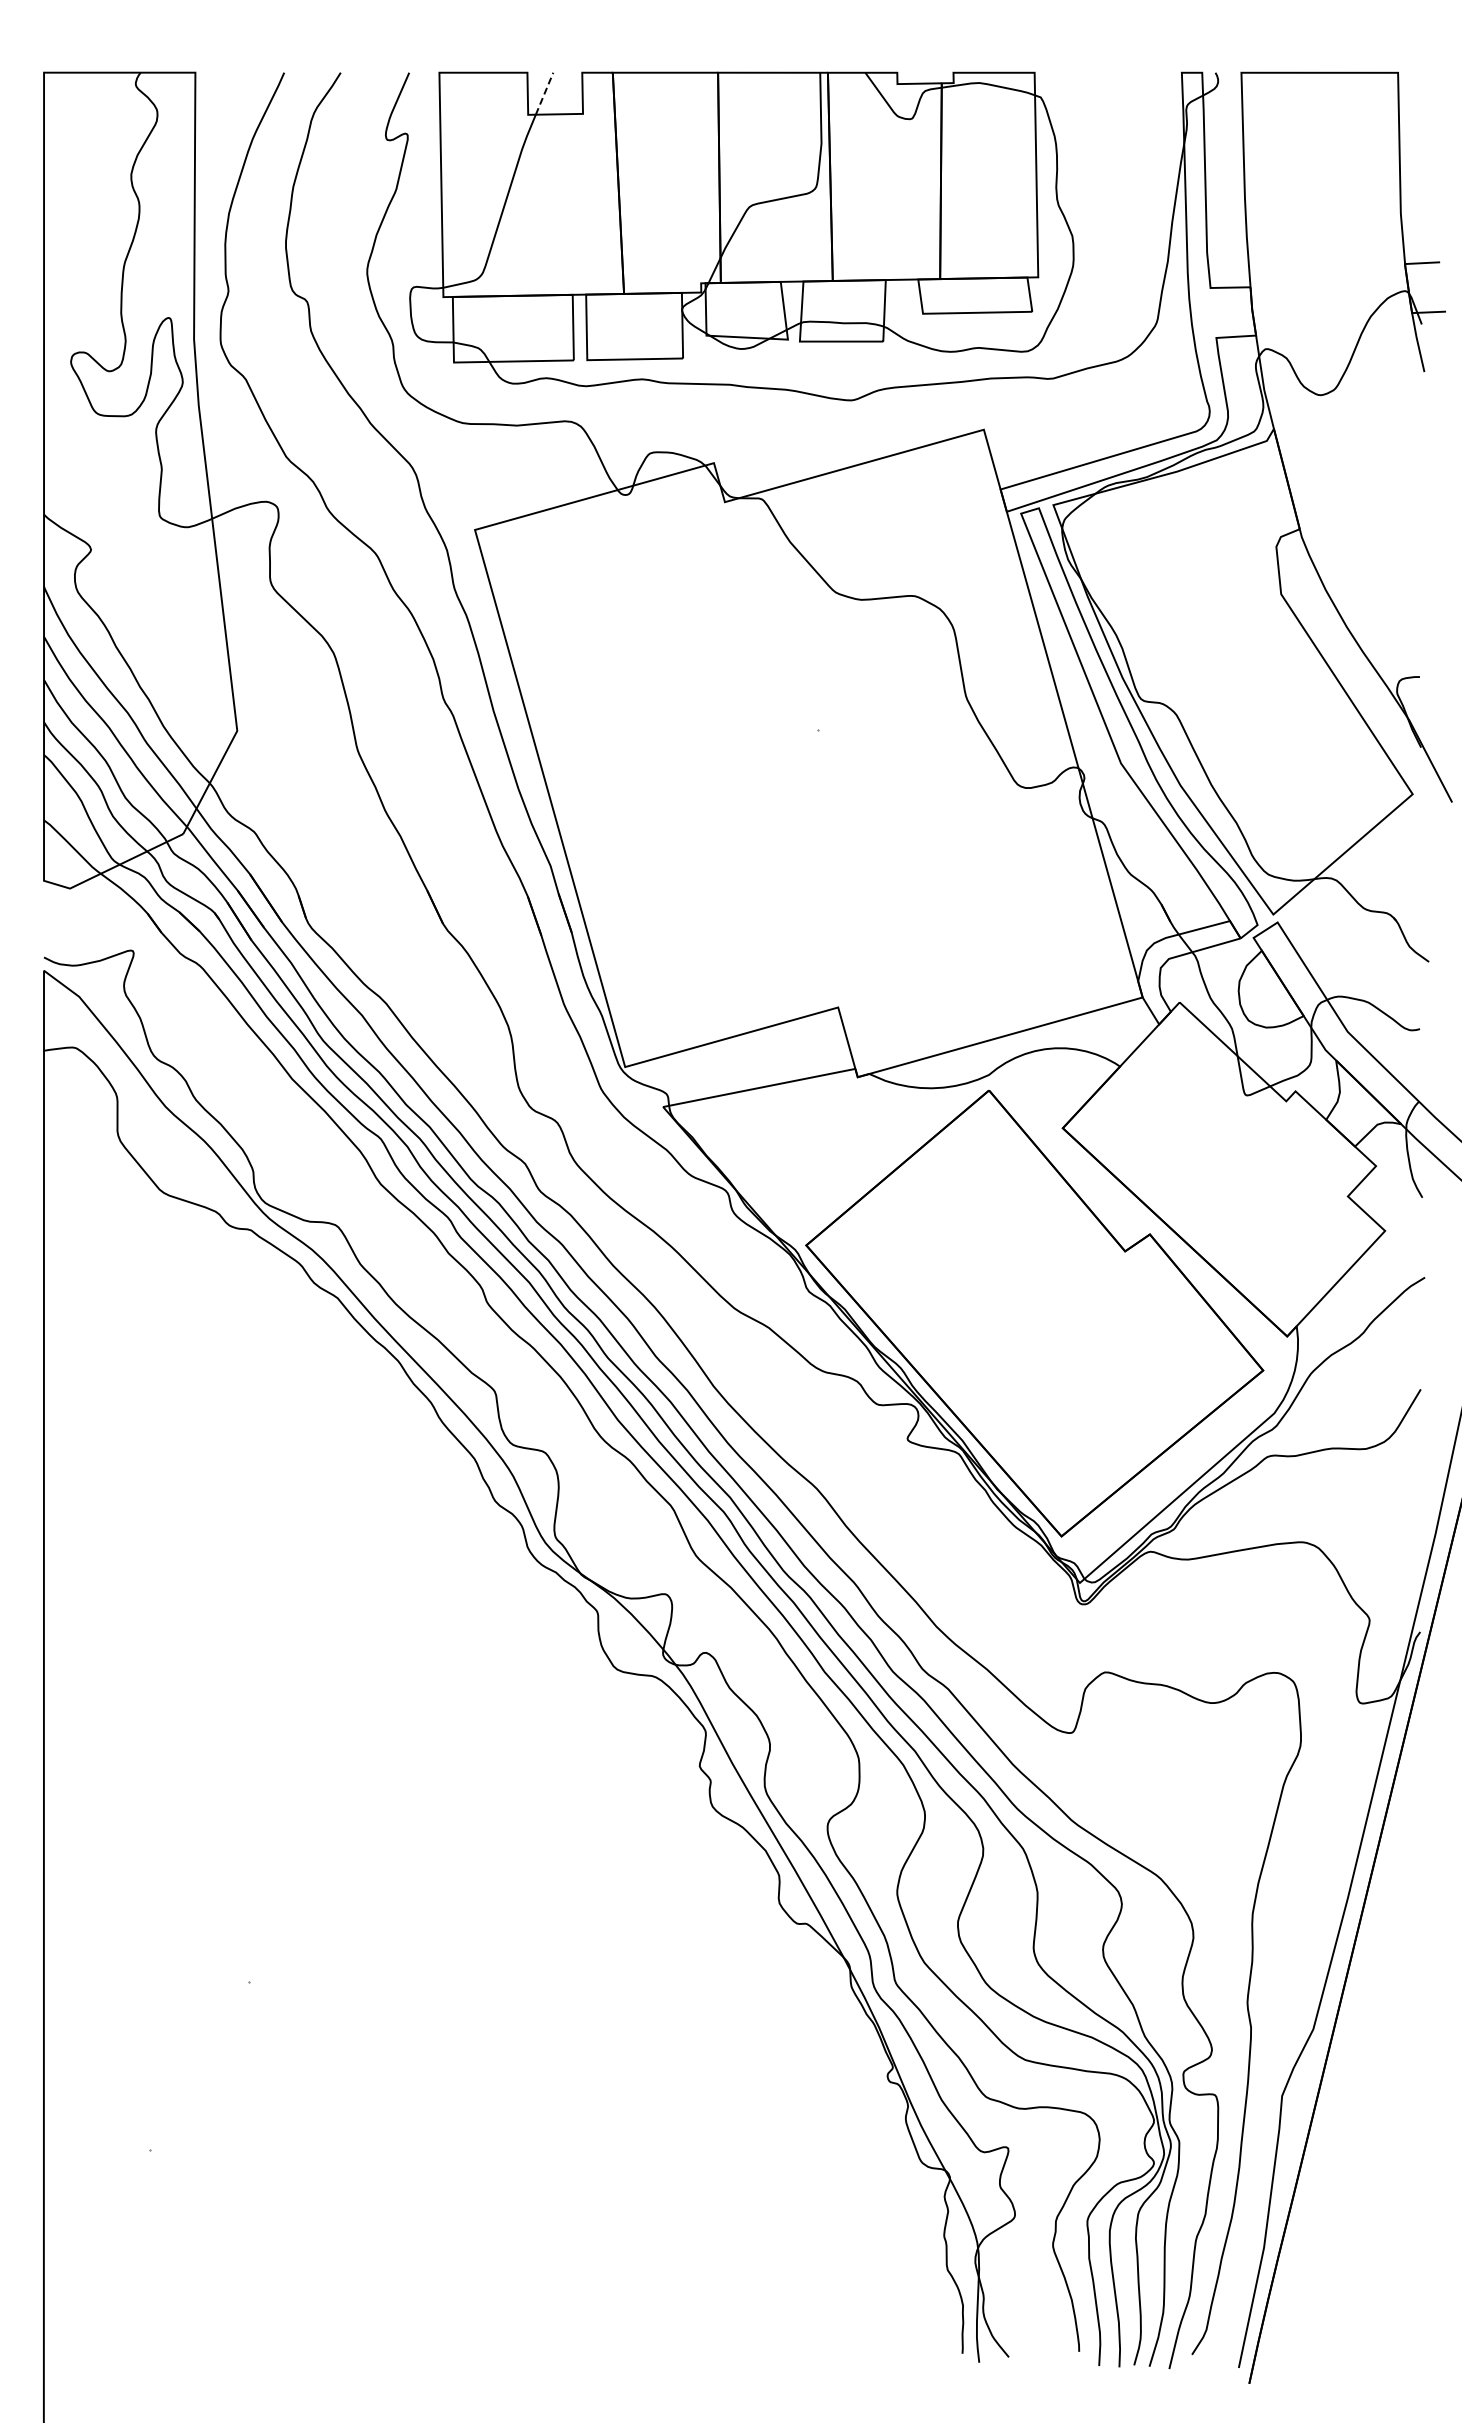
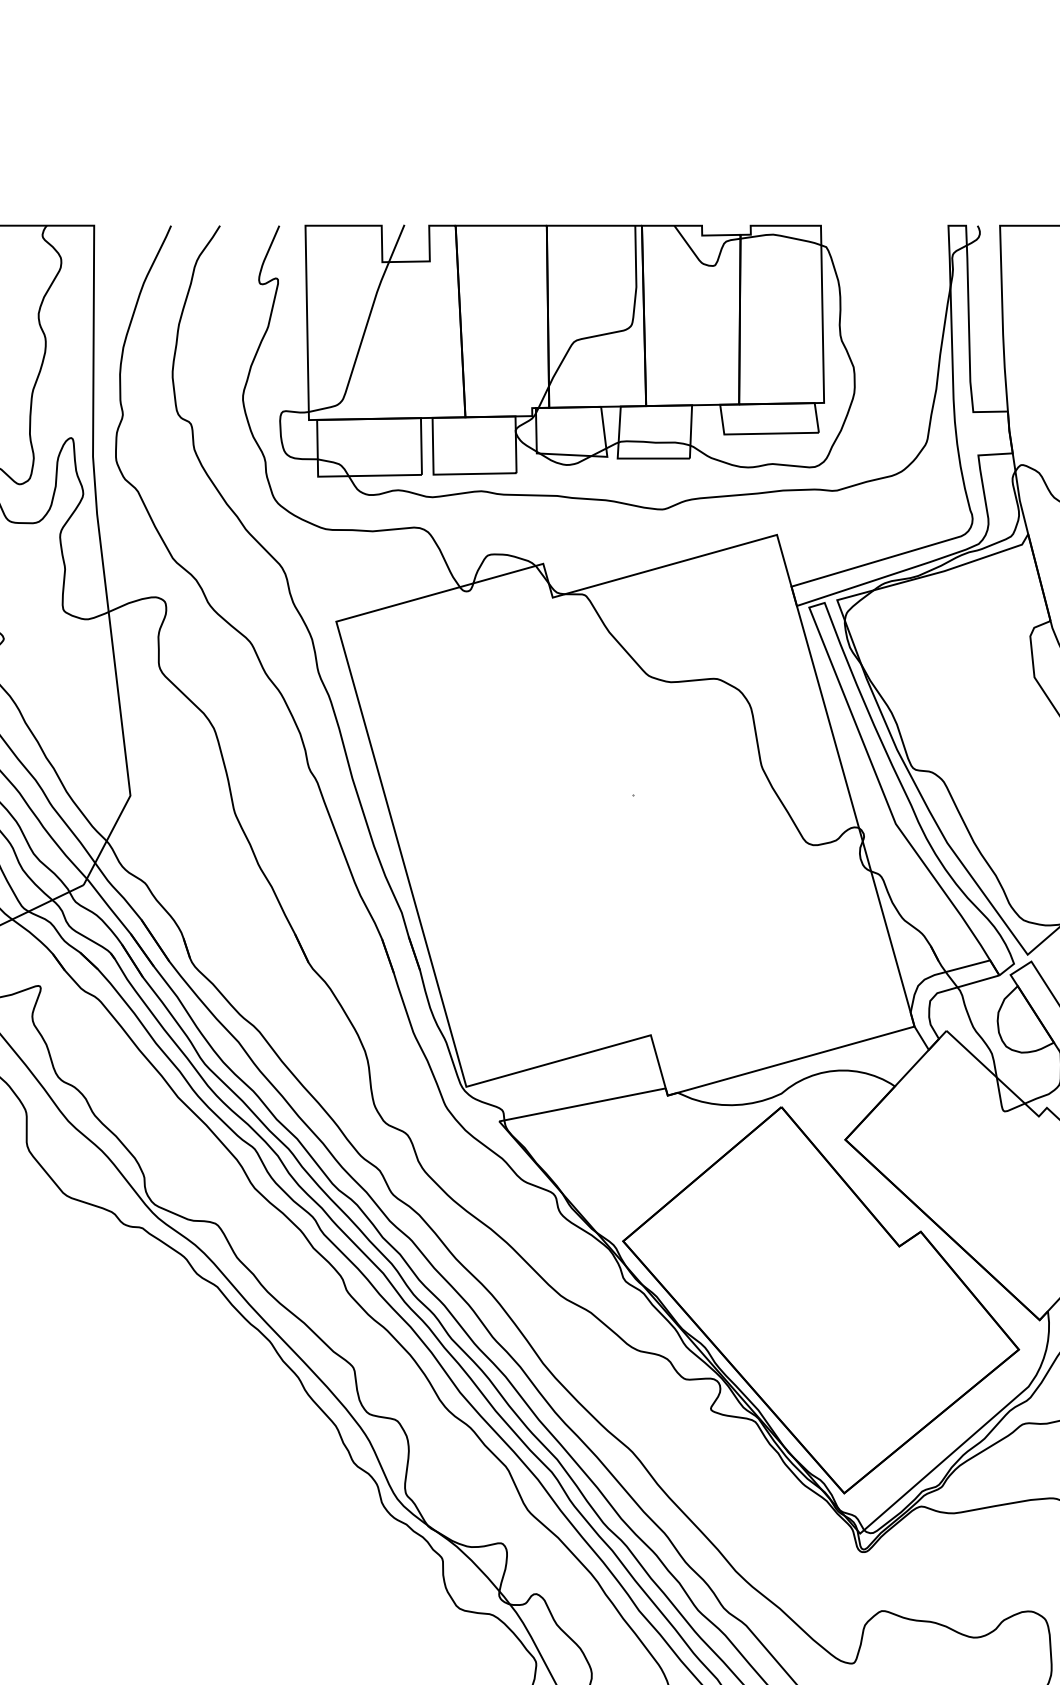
line: (544, 93) -> (396, 243), dashed -> solid

